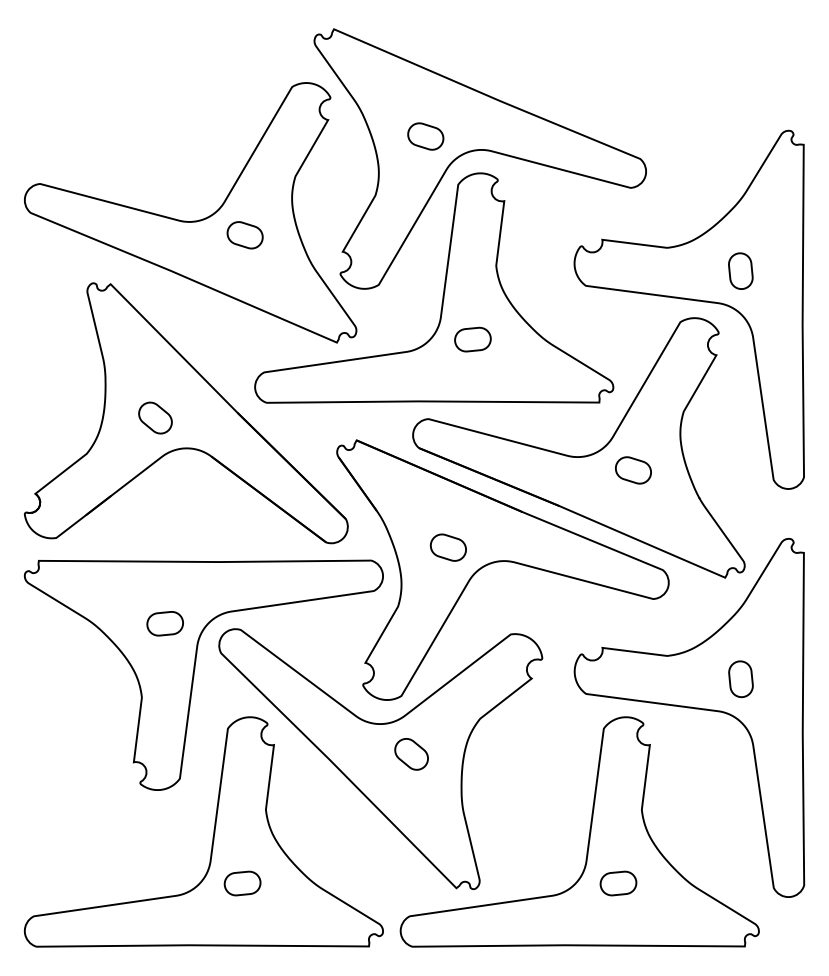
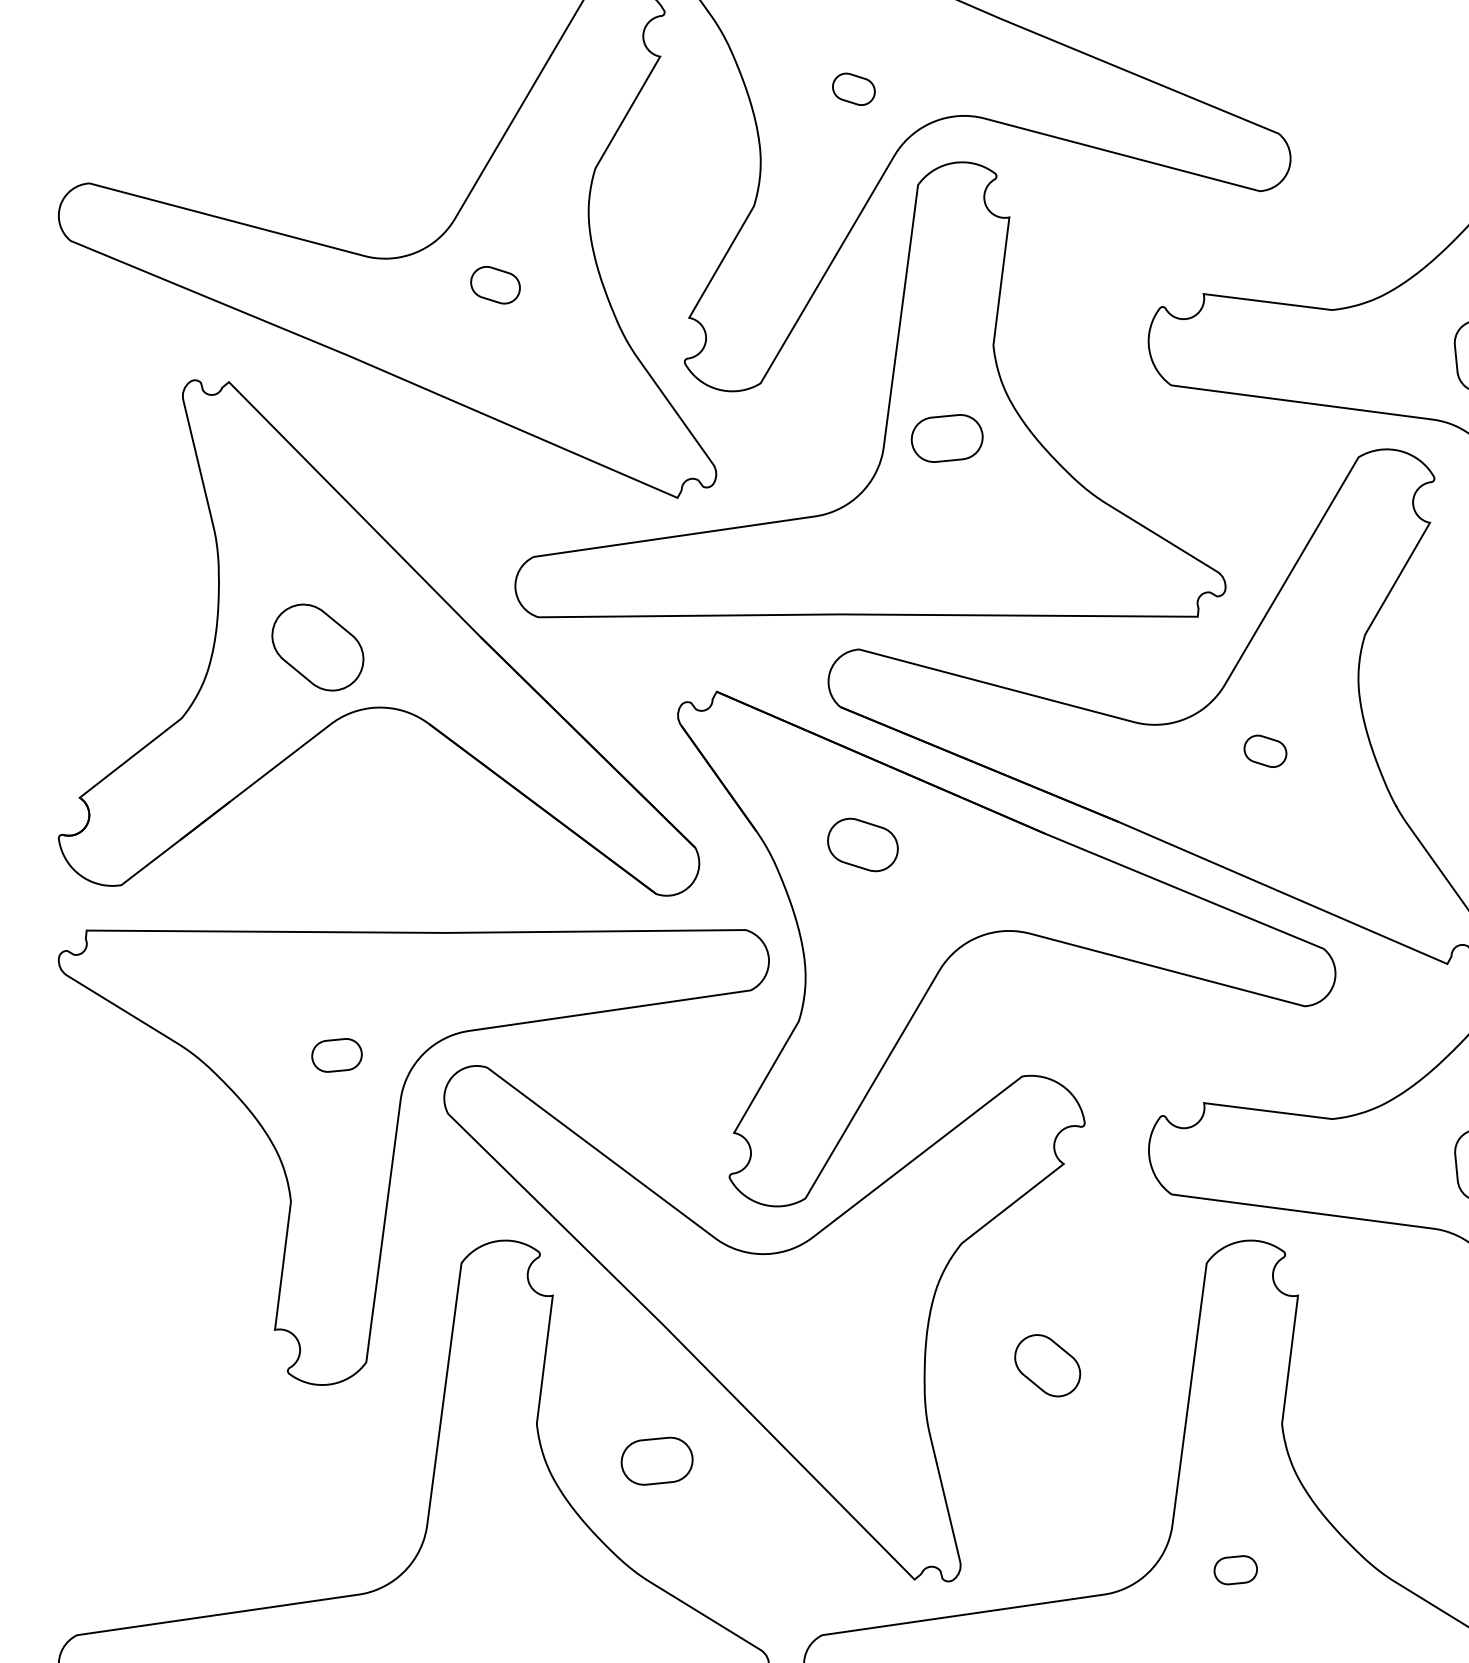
part: (425, 136) -> (853, 89), size x0.6
part: (244, 235) -> (494, 285), size x0.7
part: (472, 339) -> (946, 438), moved
part: (155, 417) -> (317, 646), size x1.4
part: (633, 470) -> (1265, 751), size x0.6
part: (447, 547) -> (861, 844), moved
part: (164, 623) -> (335, 1054), size x0.7
part: (411, 754) -> (1047, 1366), moved
part: (242, 883) -> (656, 1461), moved
part: (618, 883) -> (1235, 1570), size x0.6

